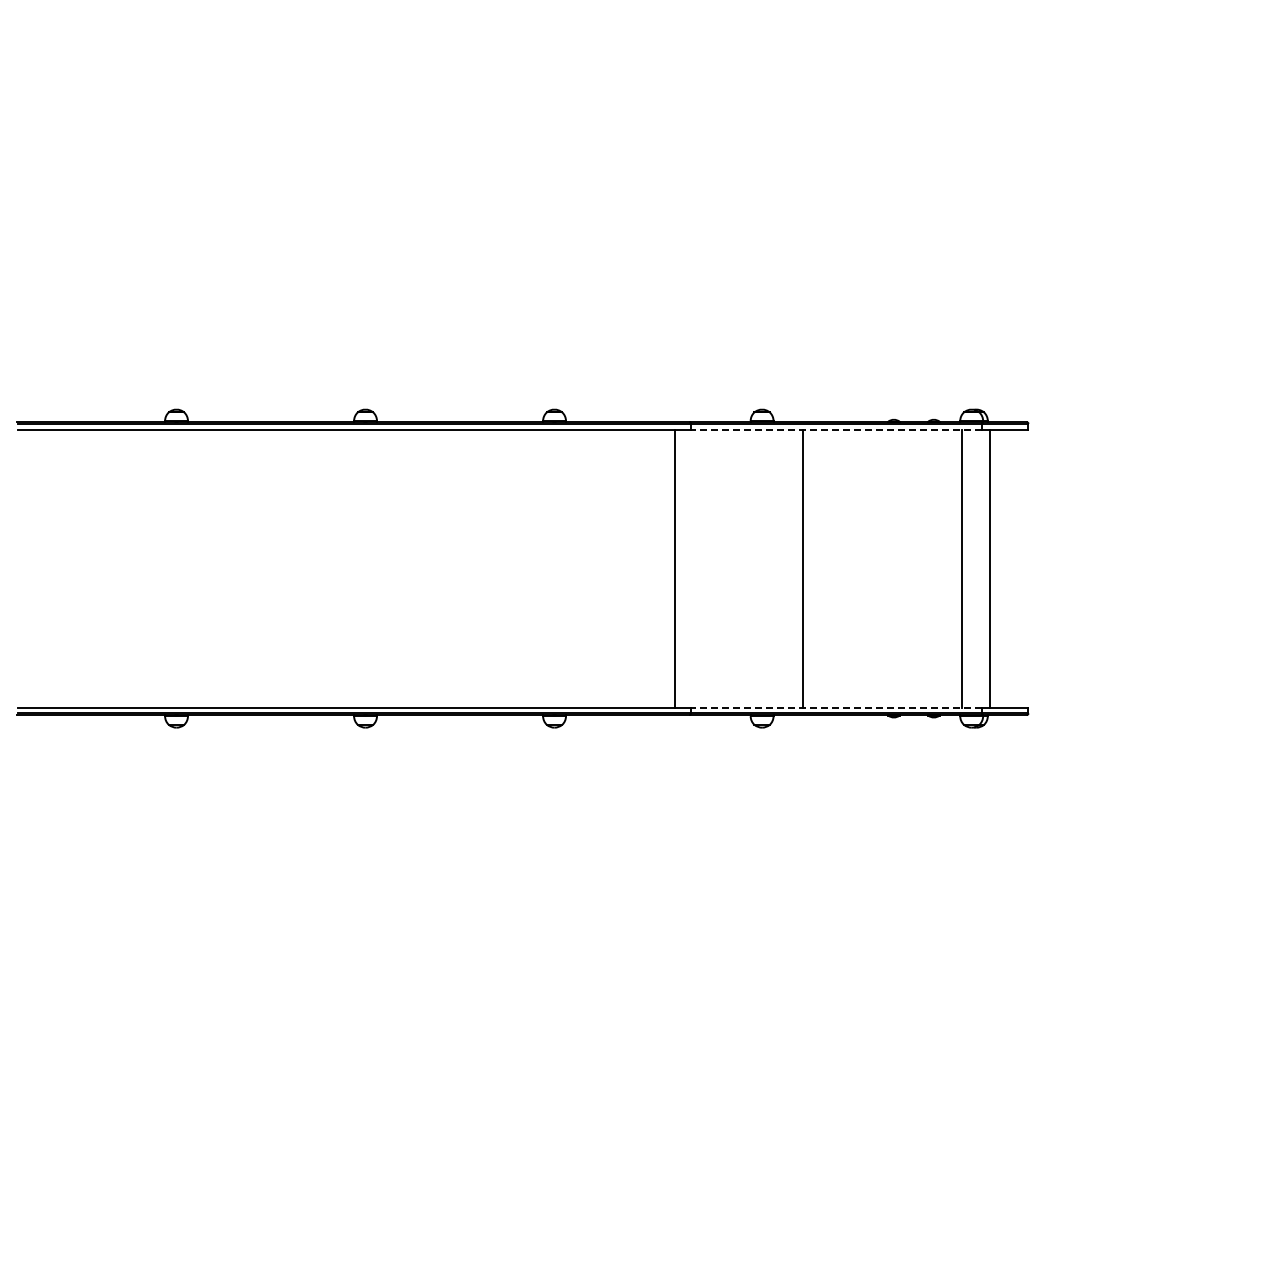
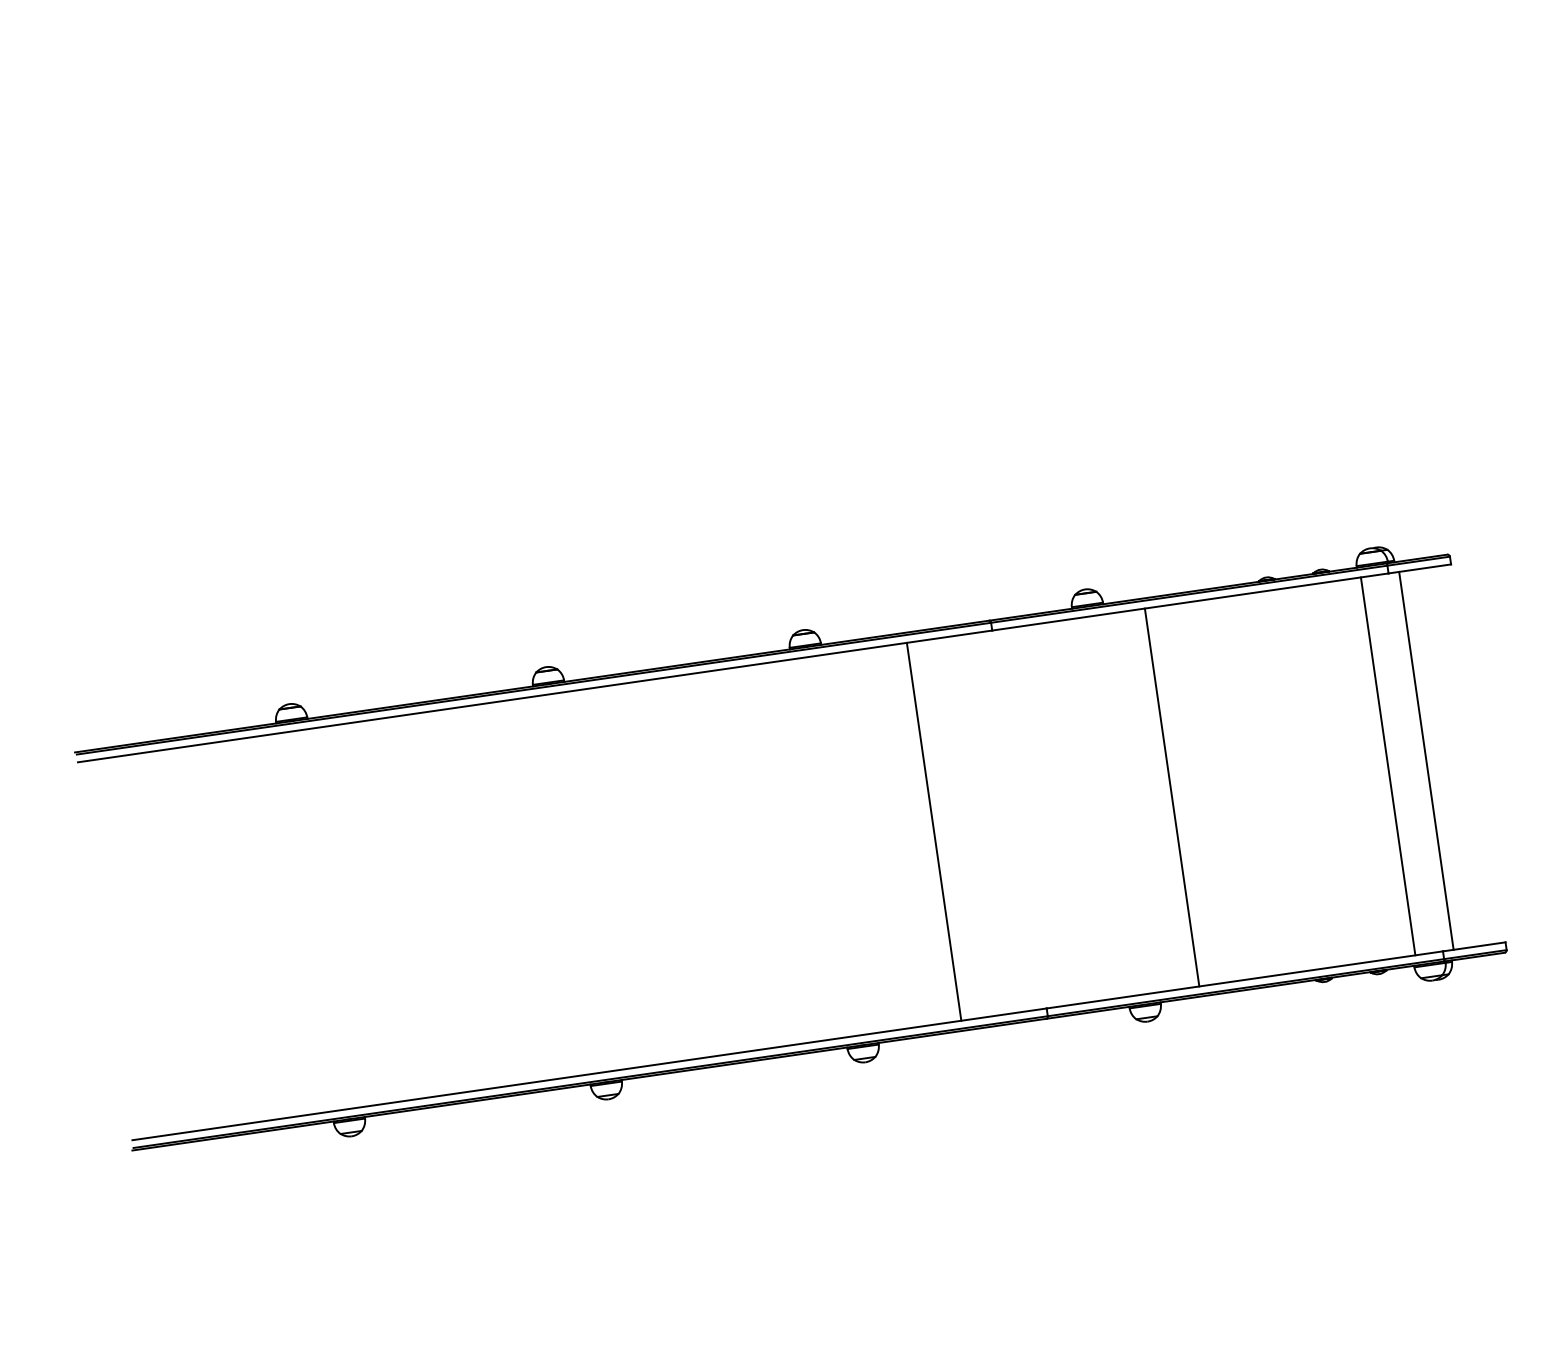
line: (836, 429) -> (1190, 601), dashed -> solid
line: (675, 568) -> (934, 831), moved
line: (836, 707) -> (1244, 979), dashed -> solid

